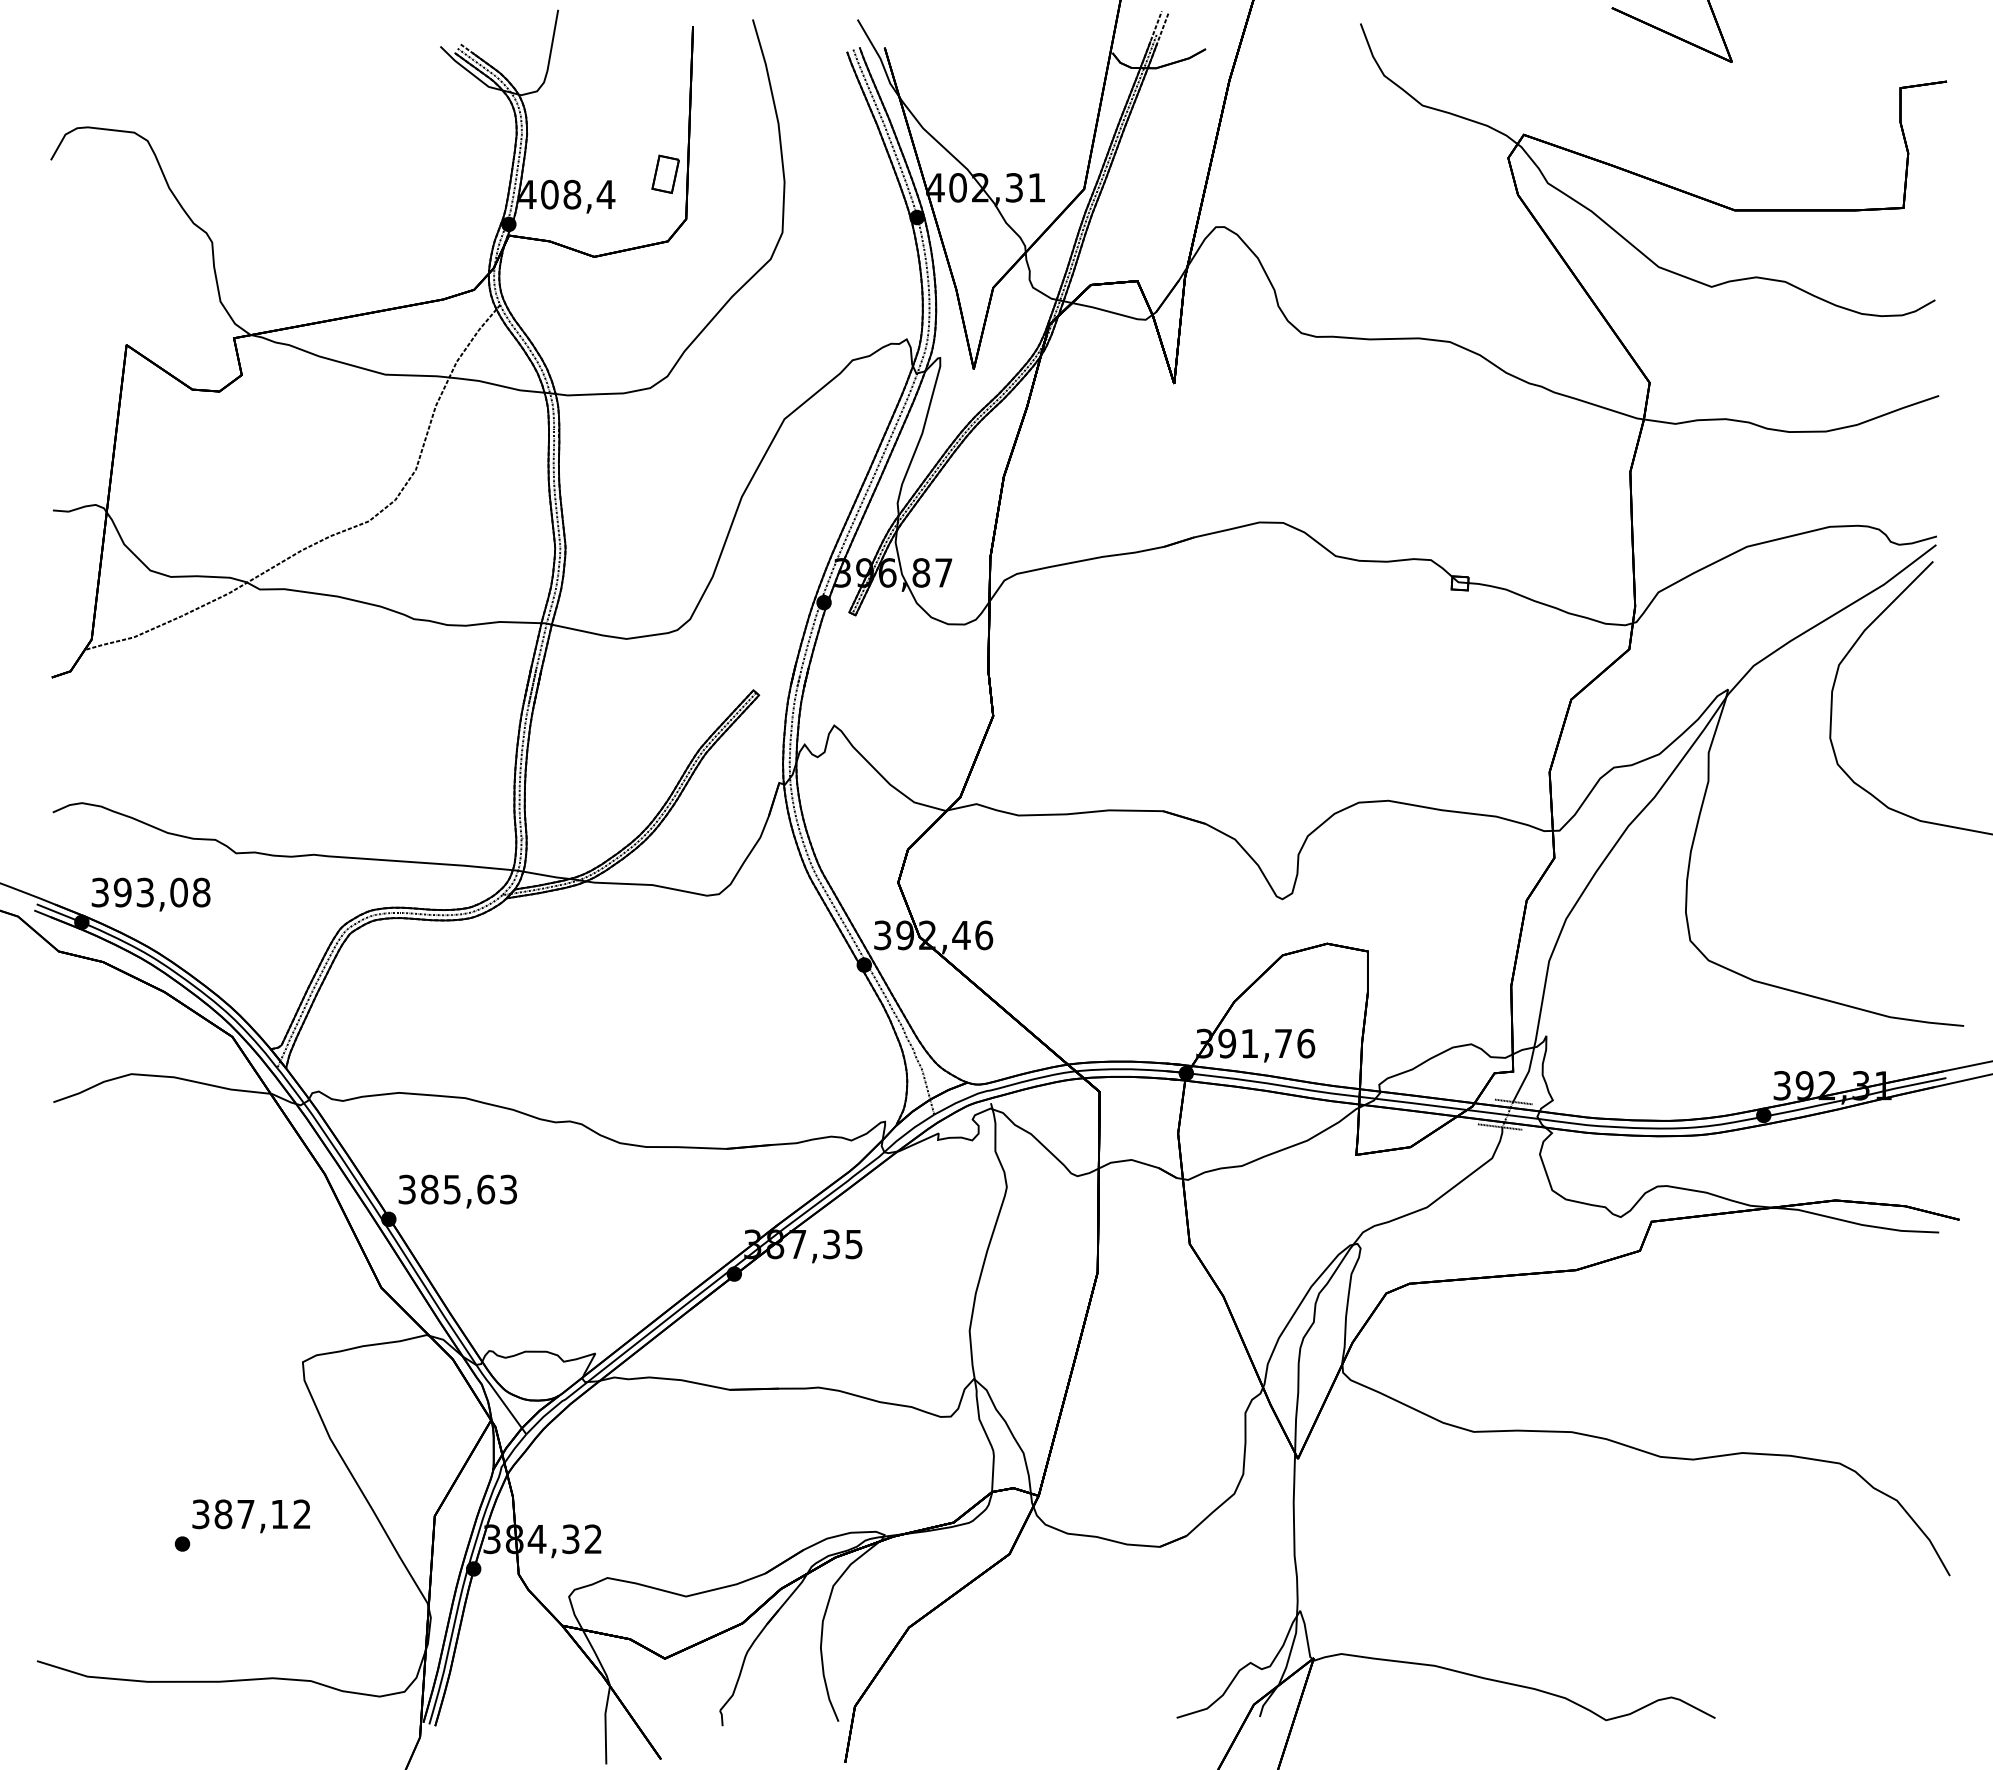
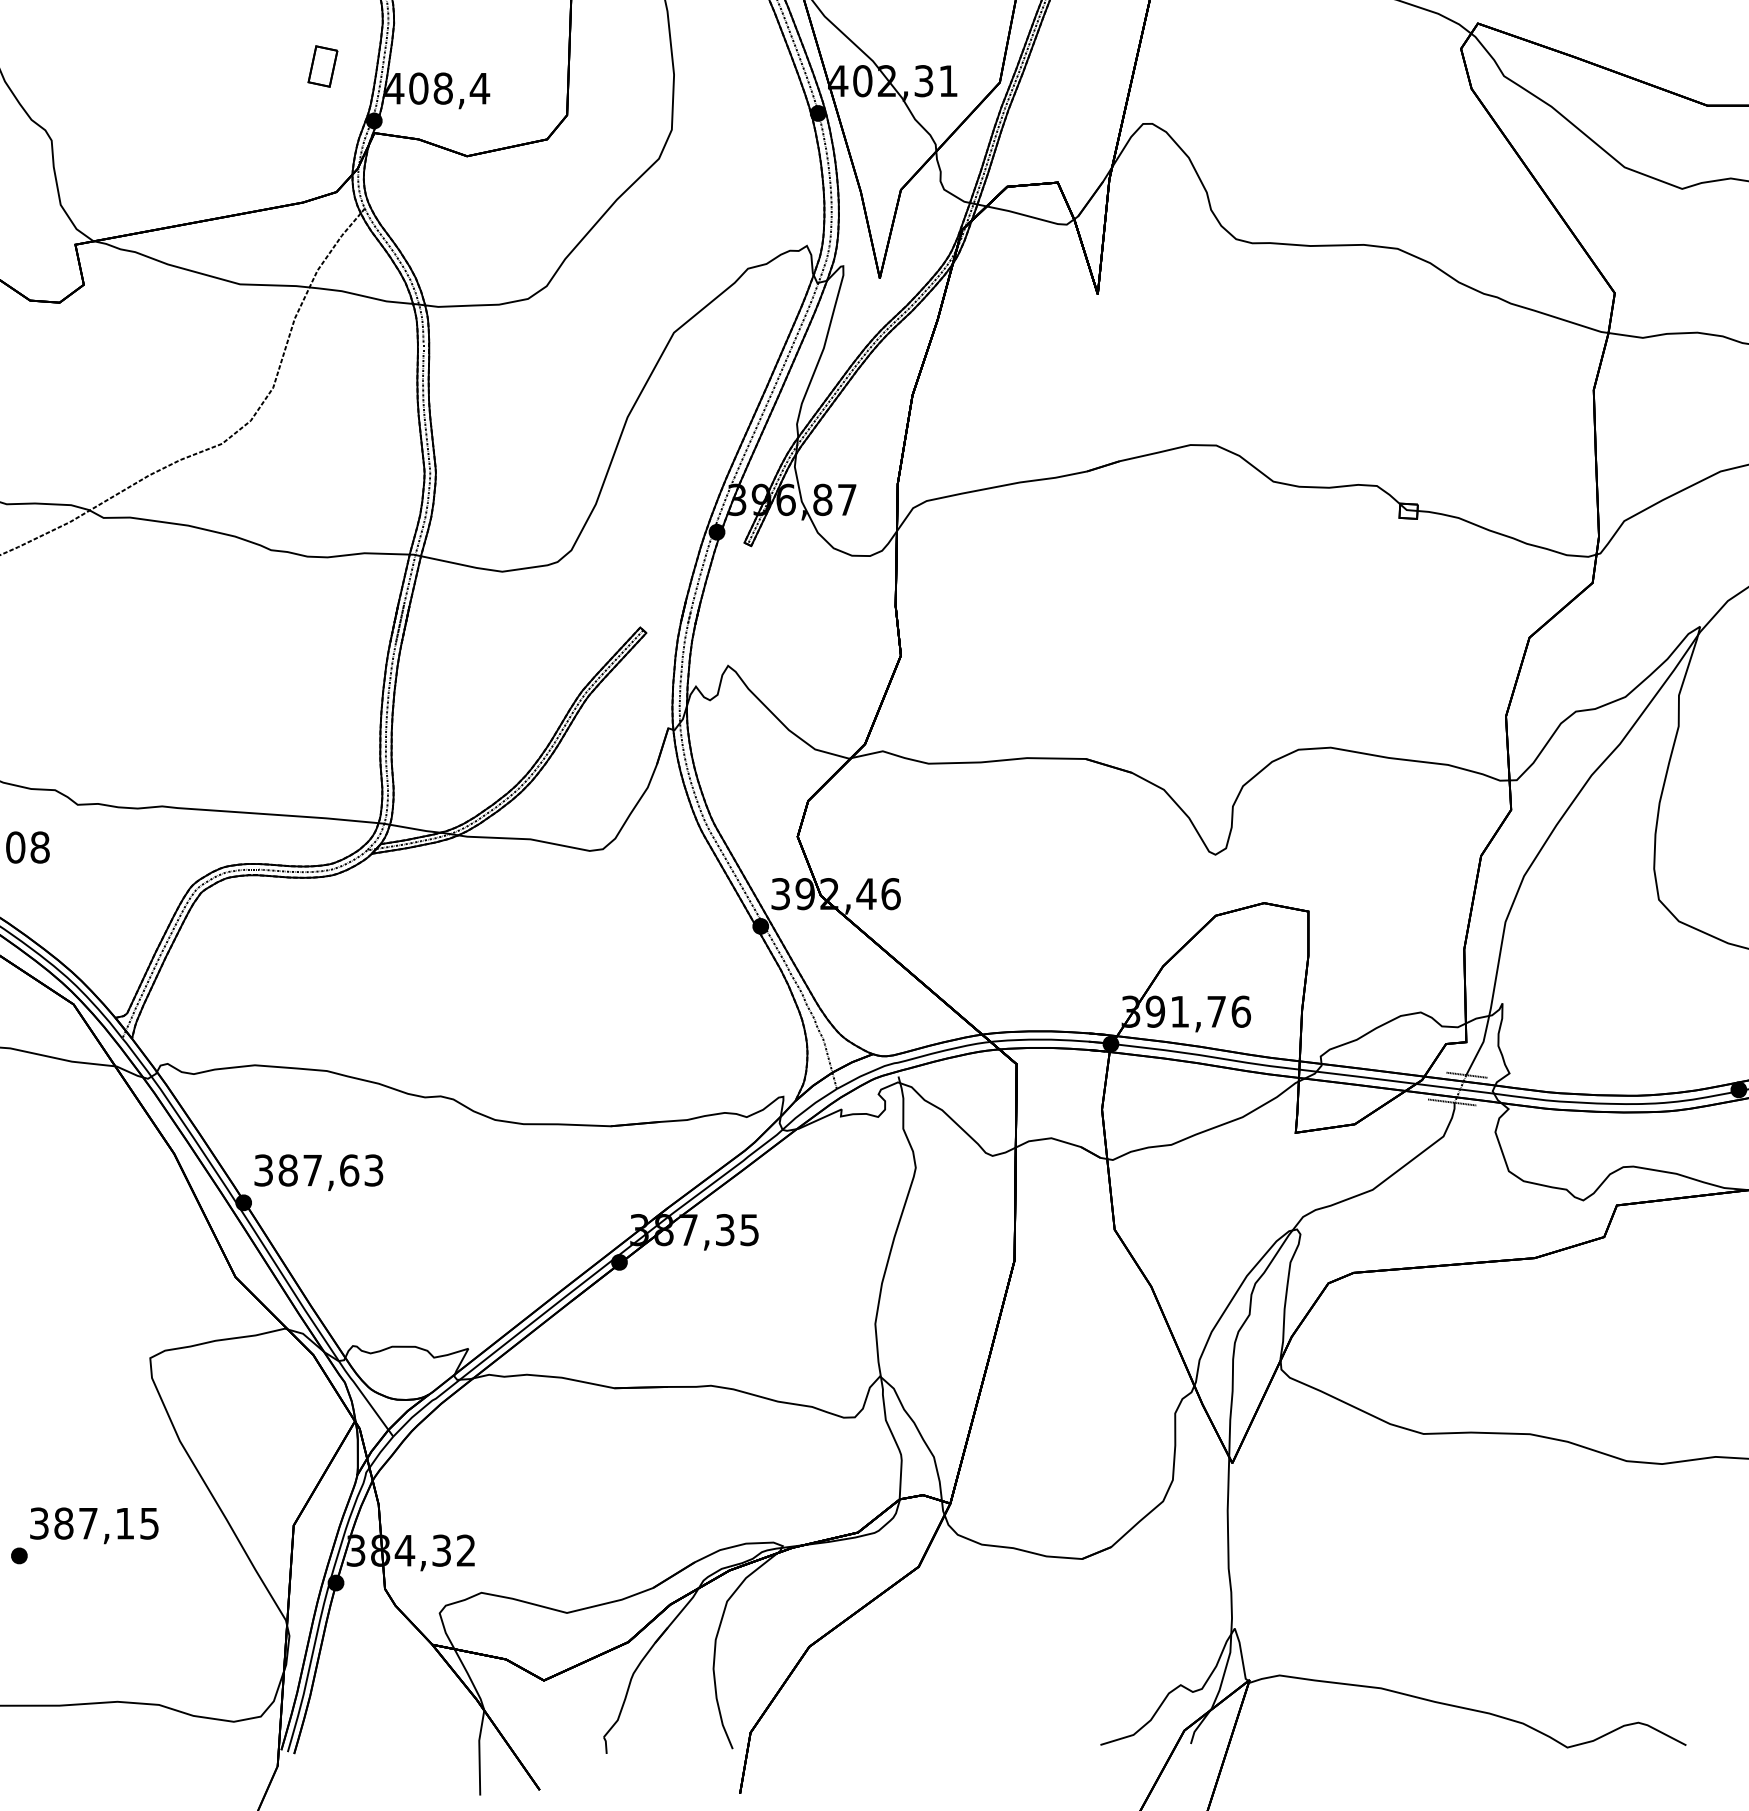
part: (665, 173) -> (322, 65), moved
text: (451, 1189) -> (311, 1170), 385,63 -> 387,63
text: (301, 1514) -> (148, 1523), 387,12 -> 387,15

